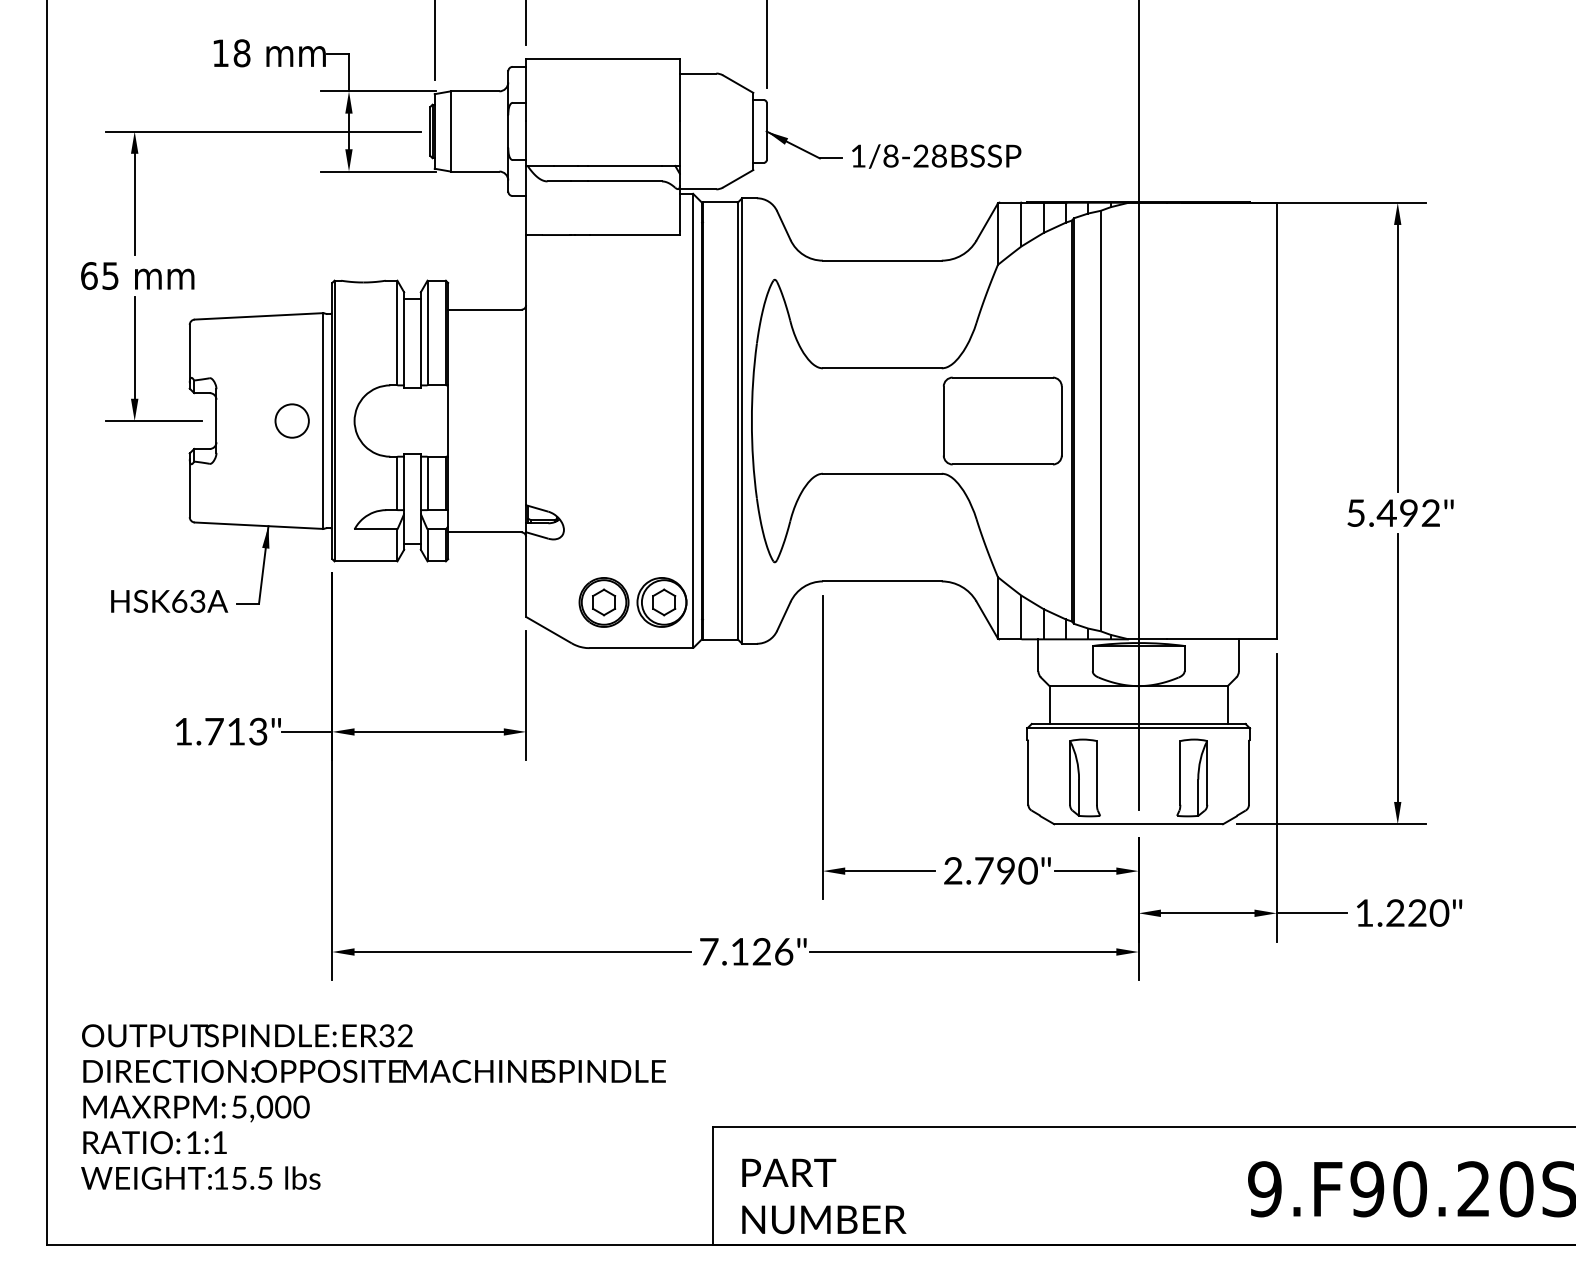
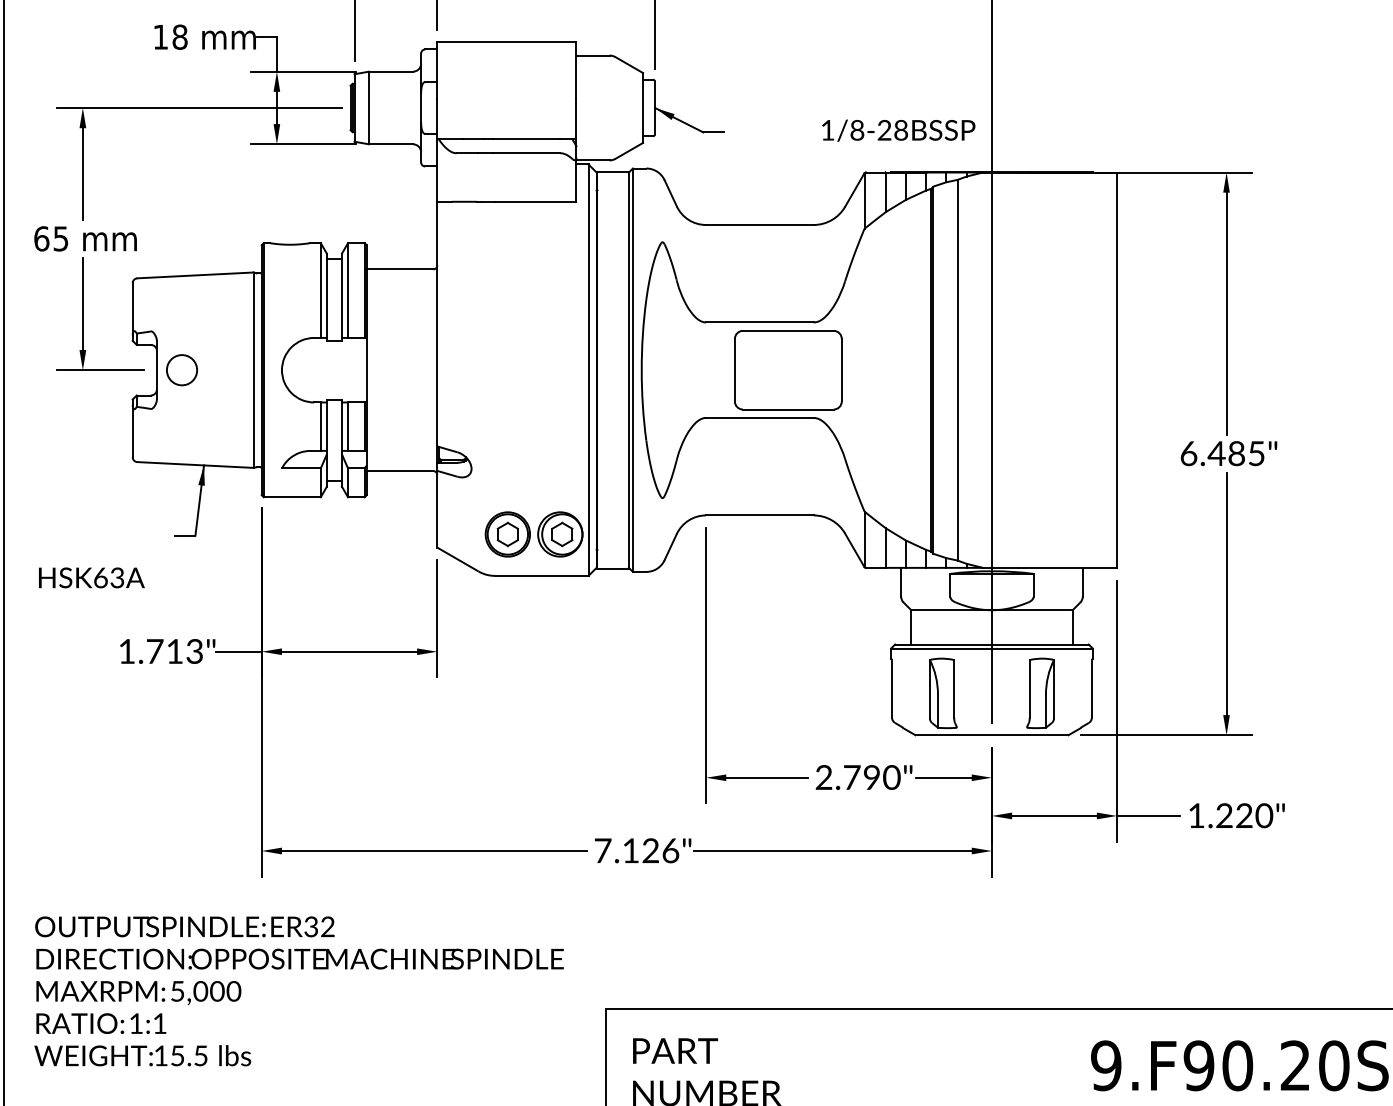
text: (936, 156) -> (898, 130), moved
part: (291, 420) -> (181, 369), moved
part: (1002, 420) -> (788, 369), moved
text: (1393, 512) -> (1222, 453), 5.492" -> 6.485"
text: (169, 601) -> (91, 577), moved

